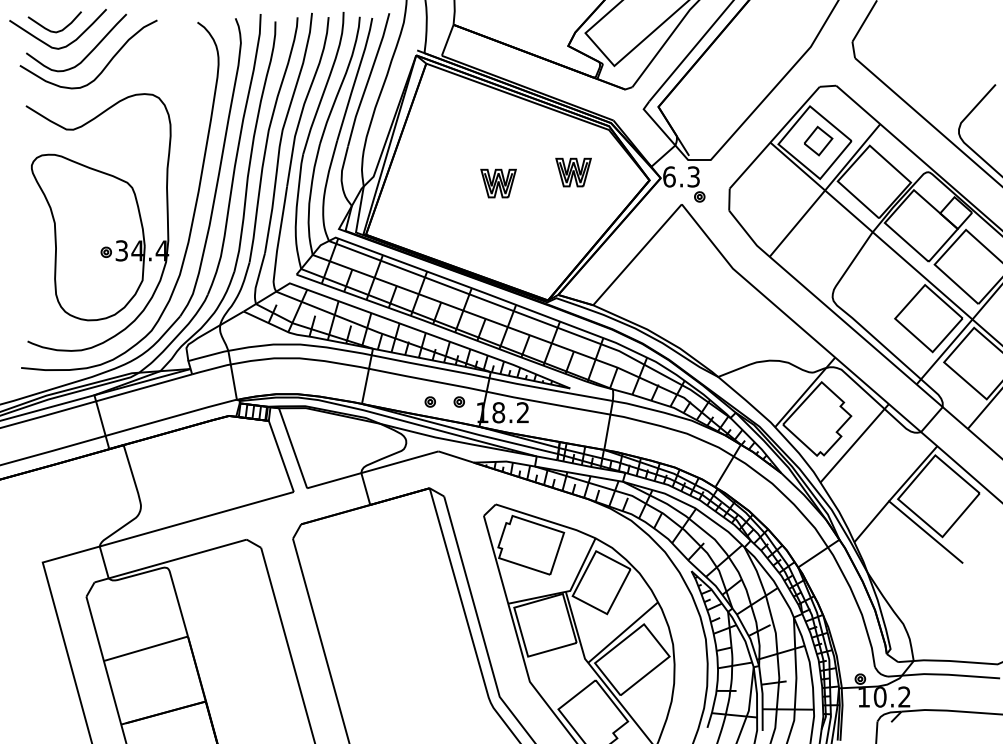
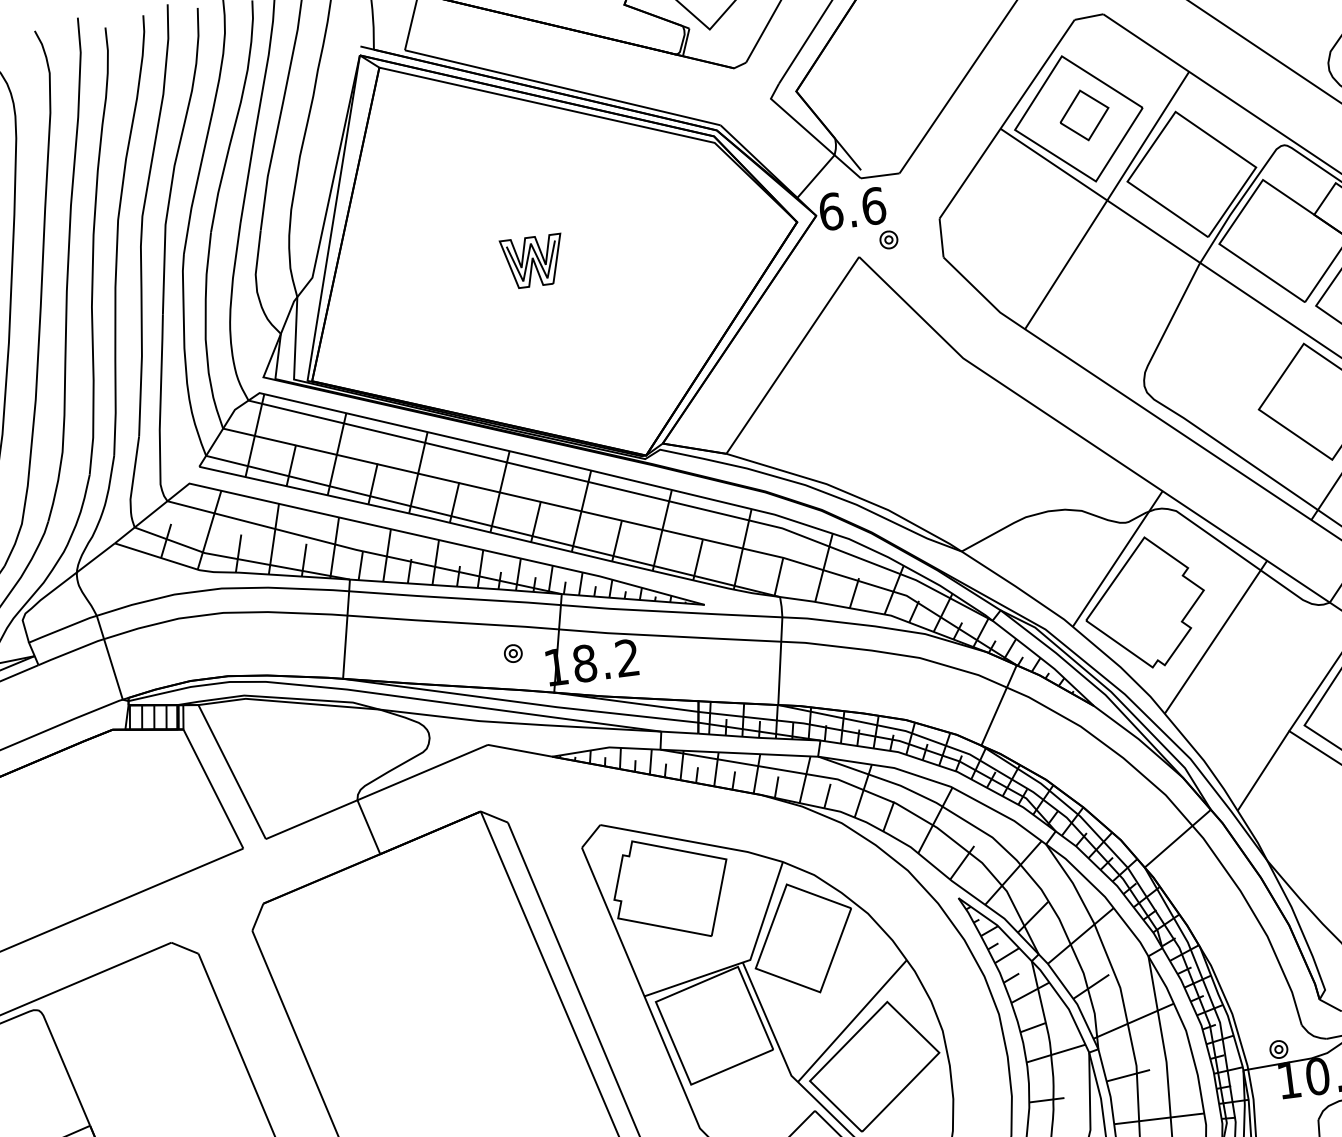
part: (573, 172) -> (661, 225), removed
text: (693, 176) -> (873, 205), 6.3 -> 6.6
part: (429, 401) -> (460, 659), removed

